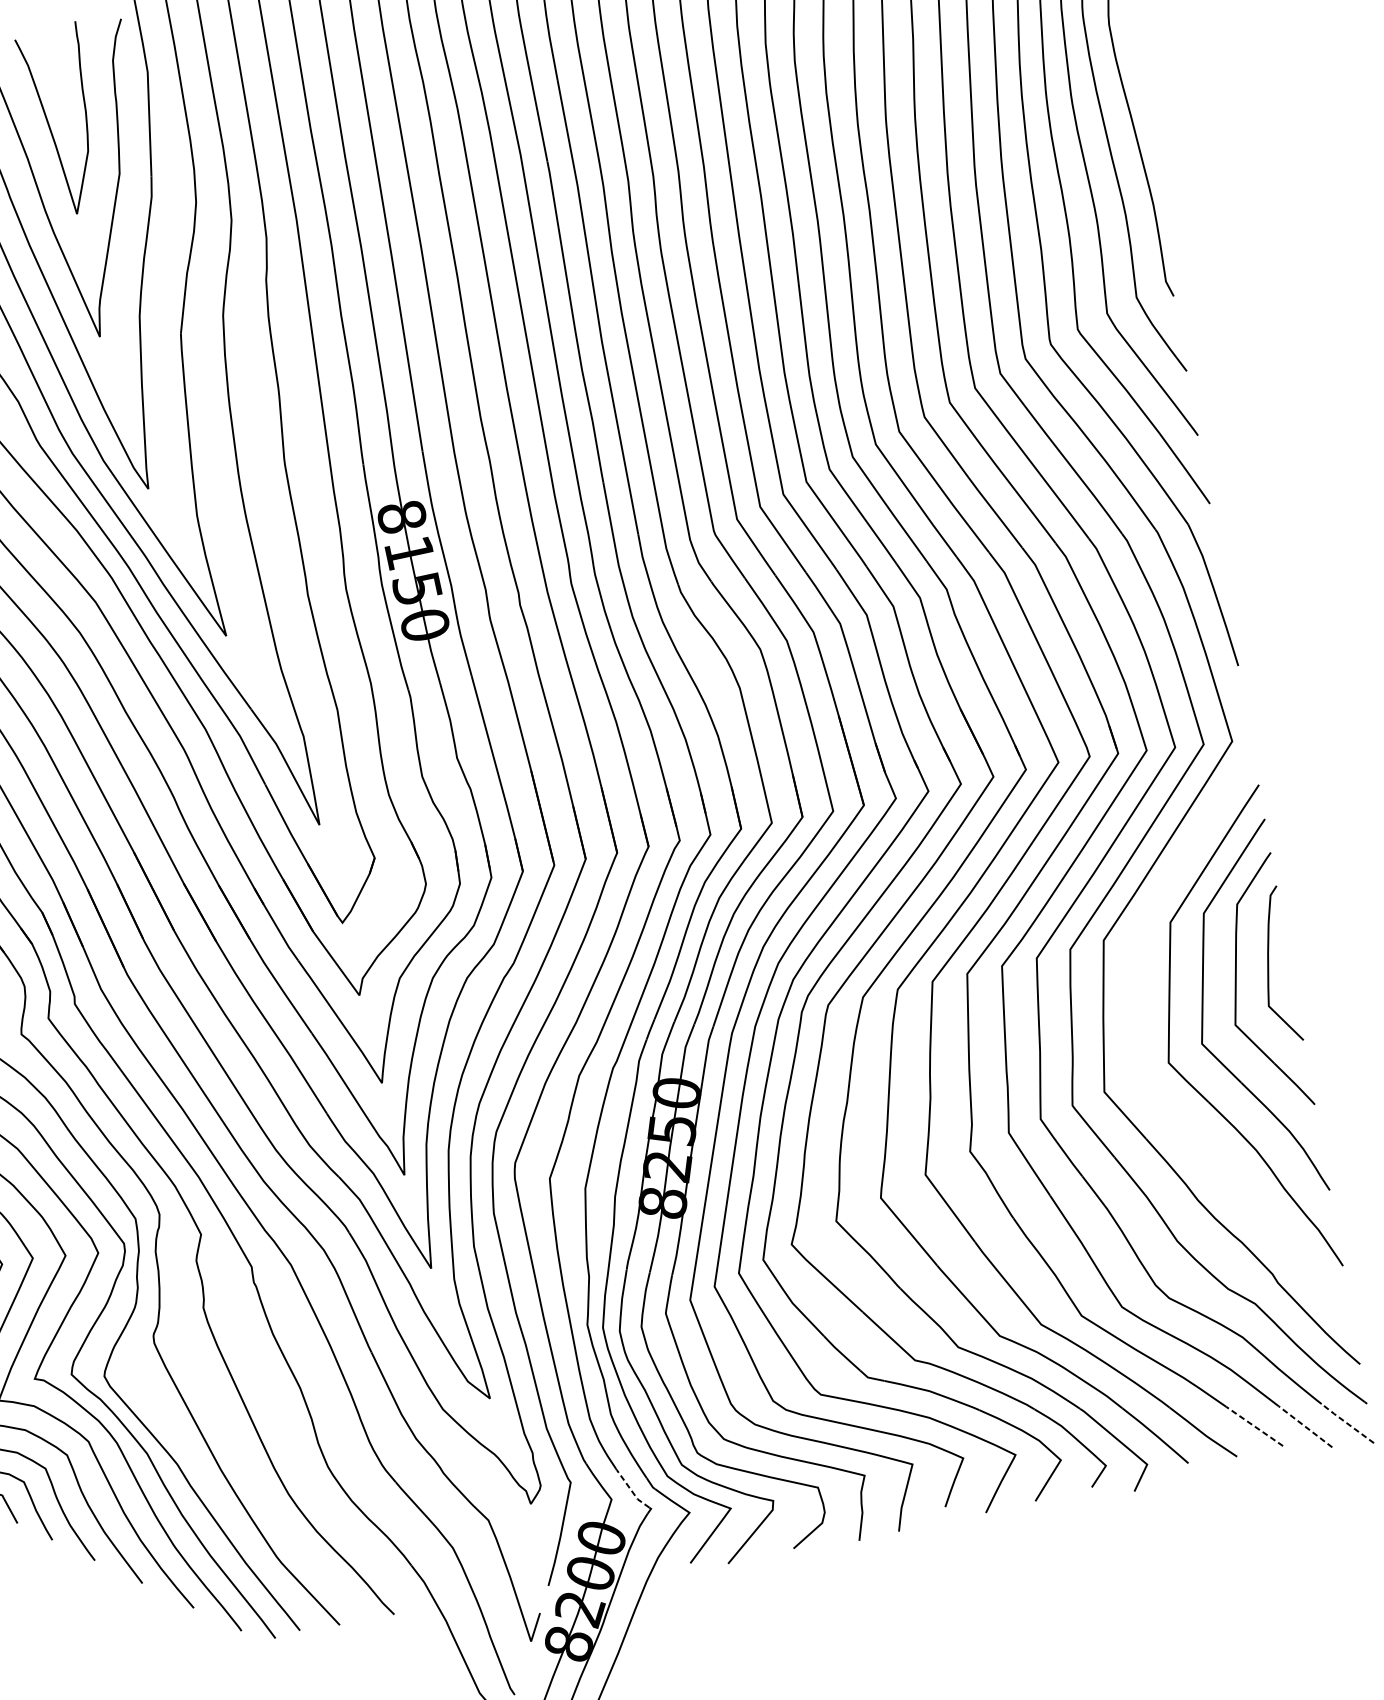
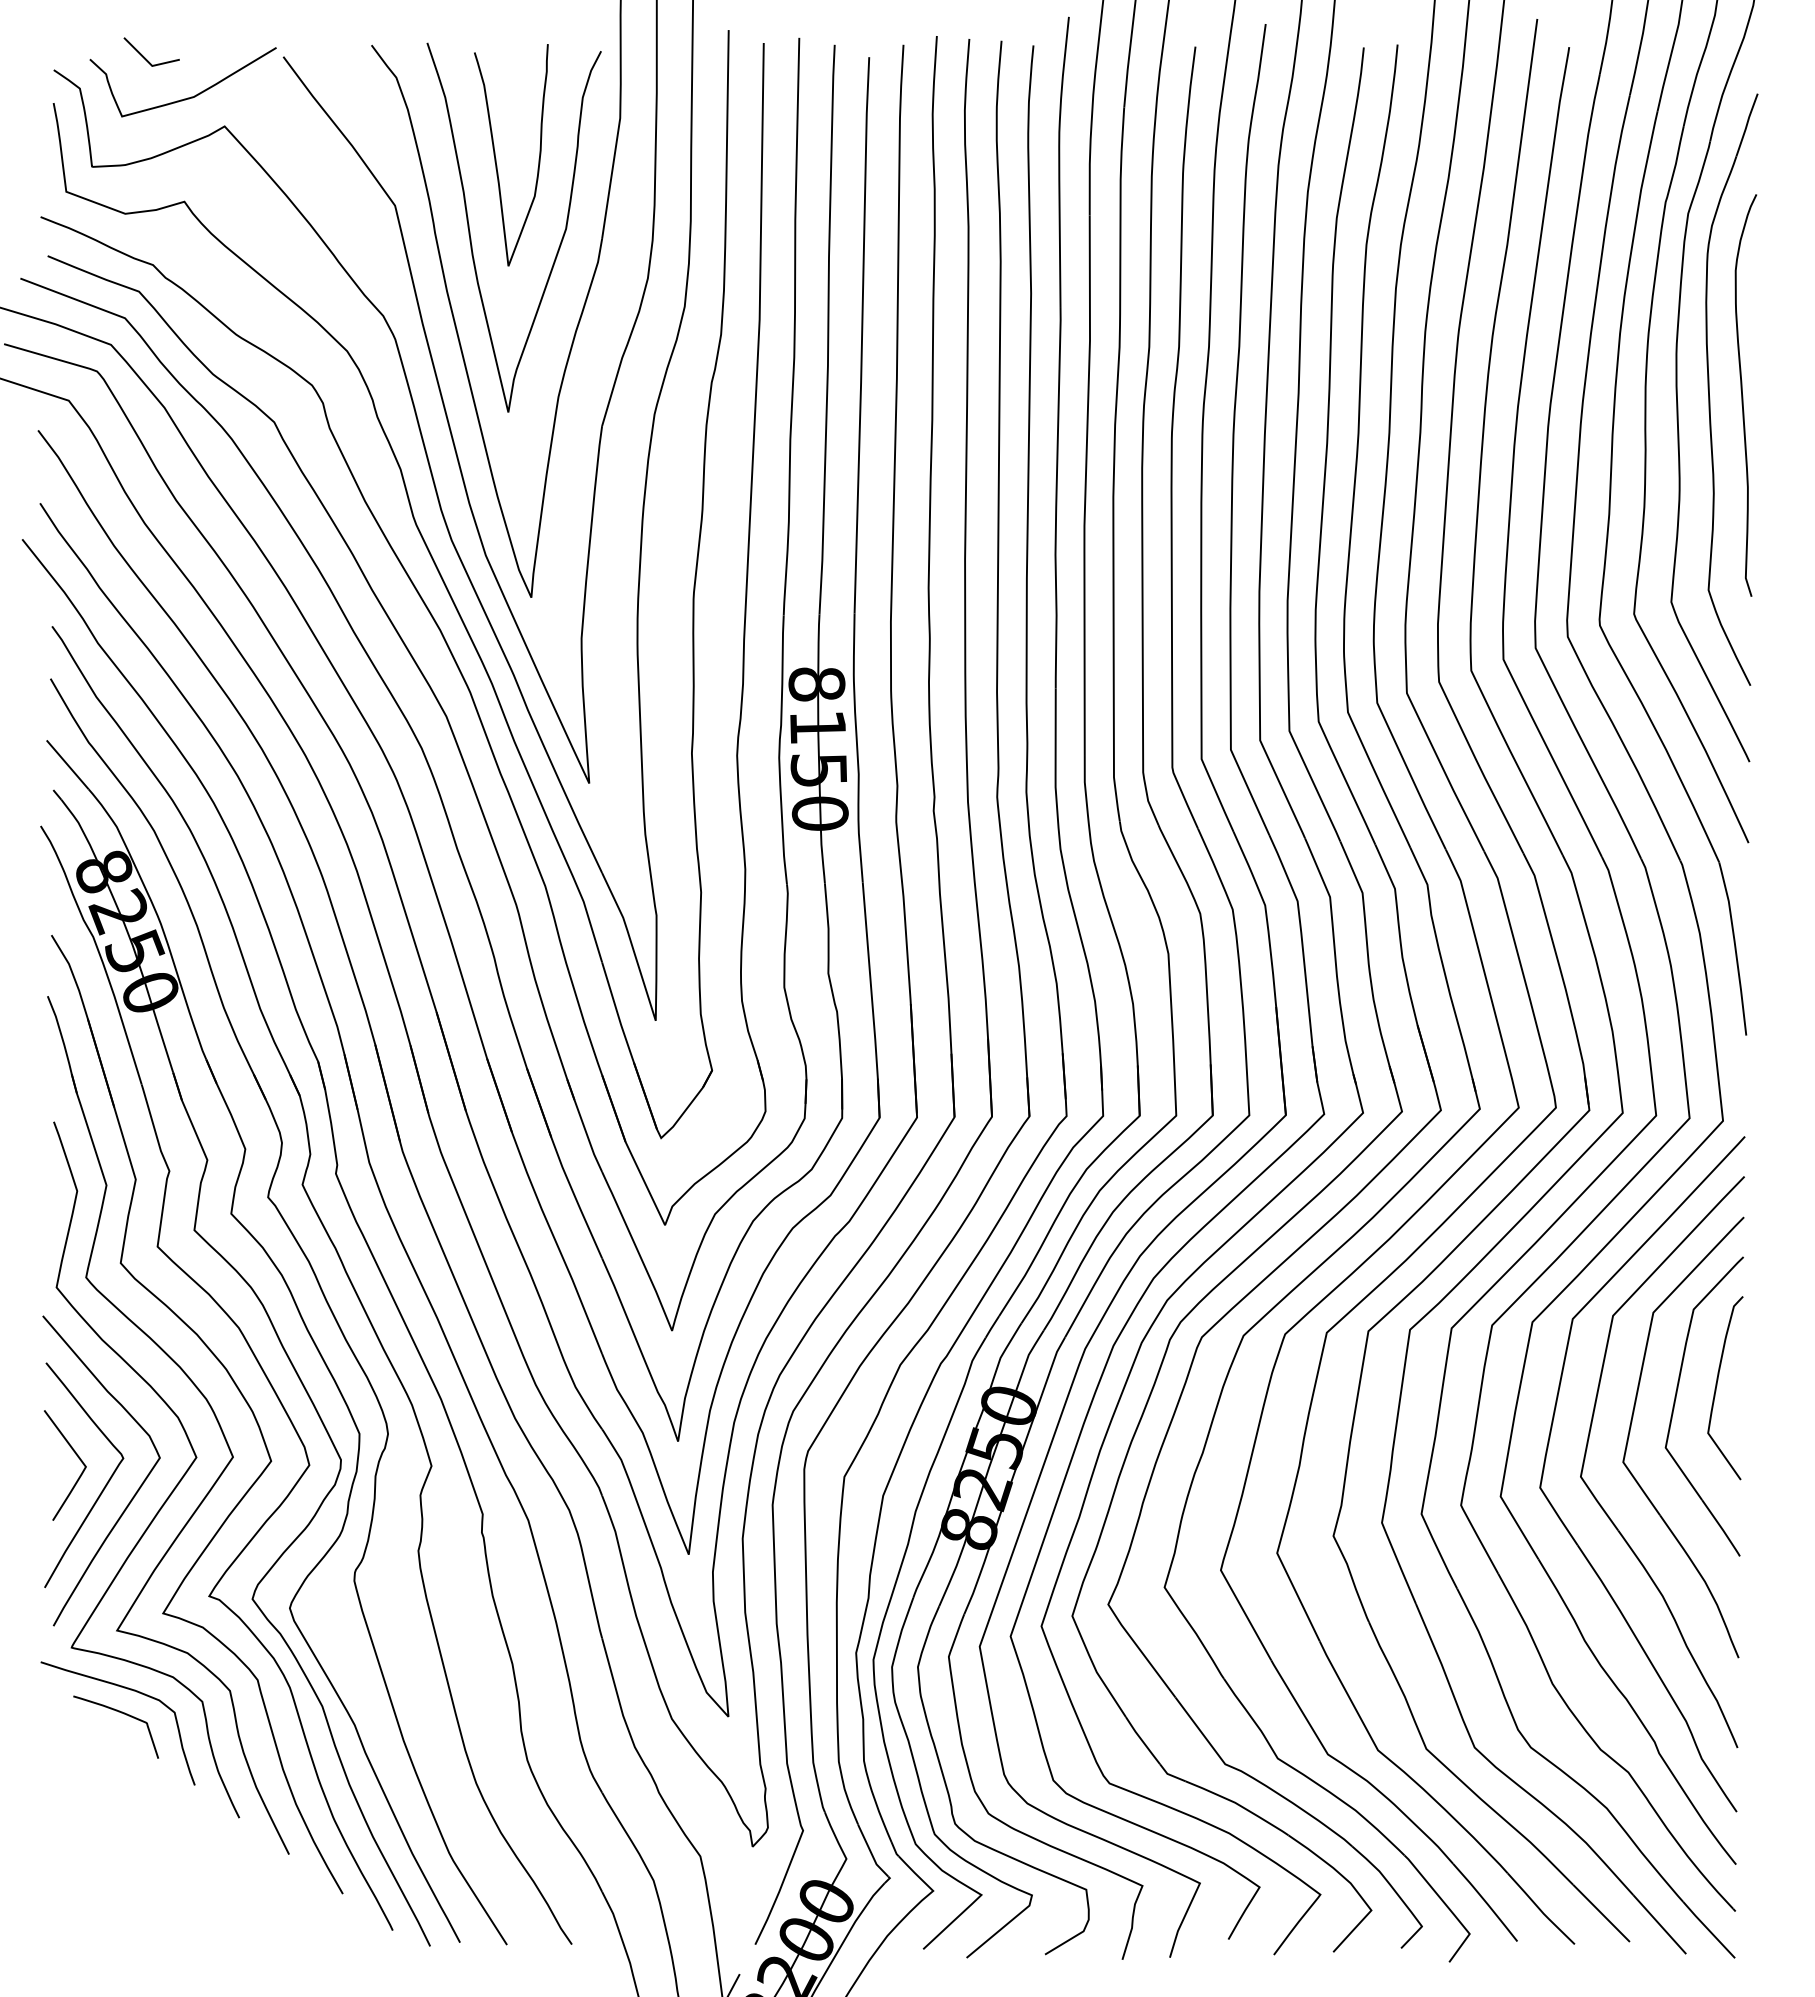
part: (1164, 1106) -> (1566, 1526), added
line: (1347, 1423) -> (1708, 1929), dashed -> solid
line: (1254, 1425) -> (1601, 1912), dashed -> solid
line: (1305, 1426) -> (1659, 1924), dashed -> solid
line: (630, 1489) -> (870, 1851), dashed -> solid

